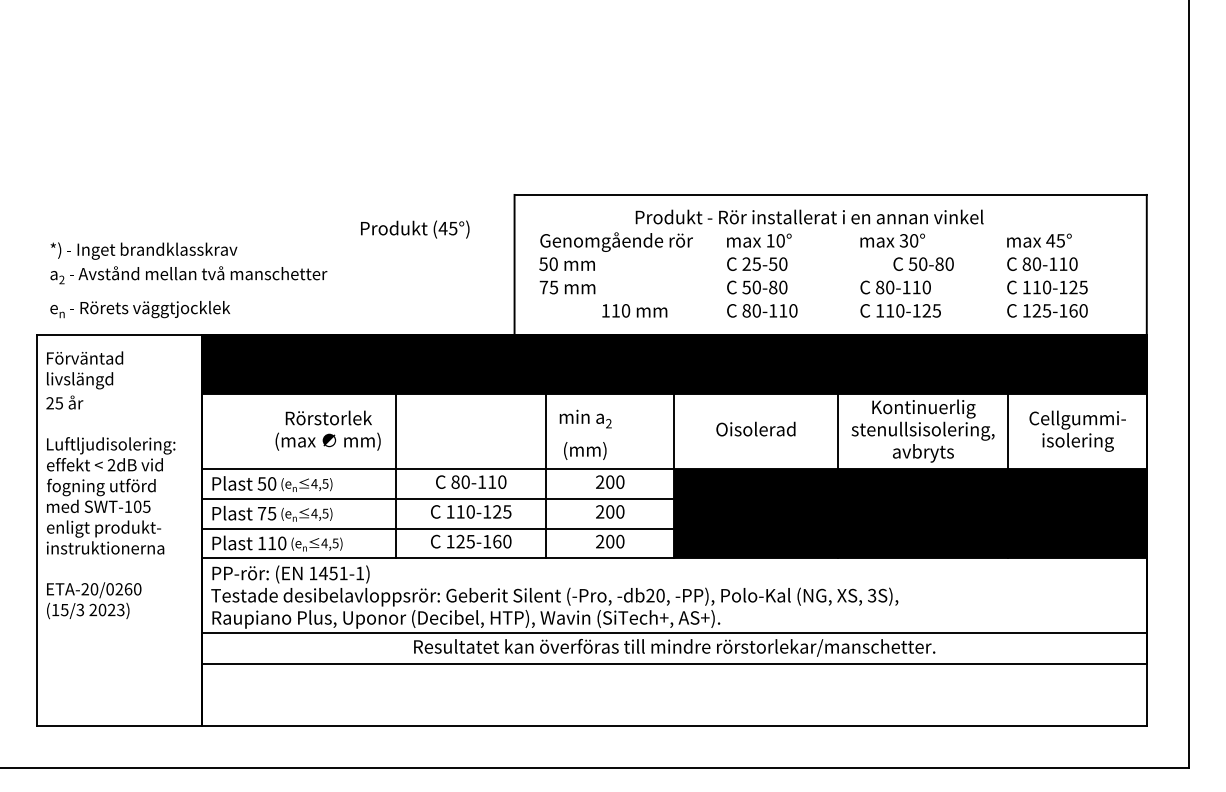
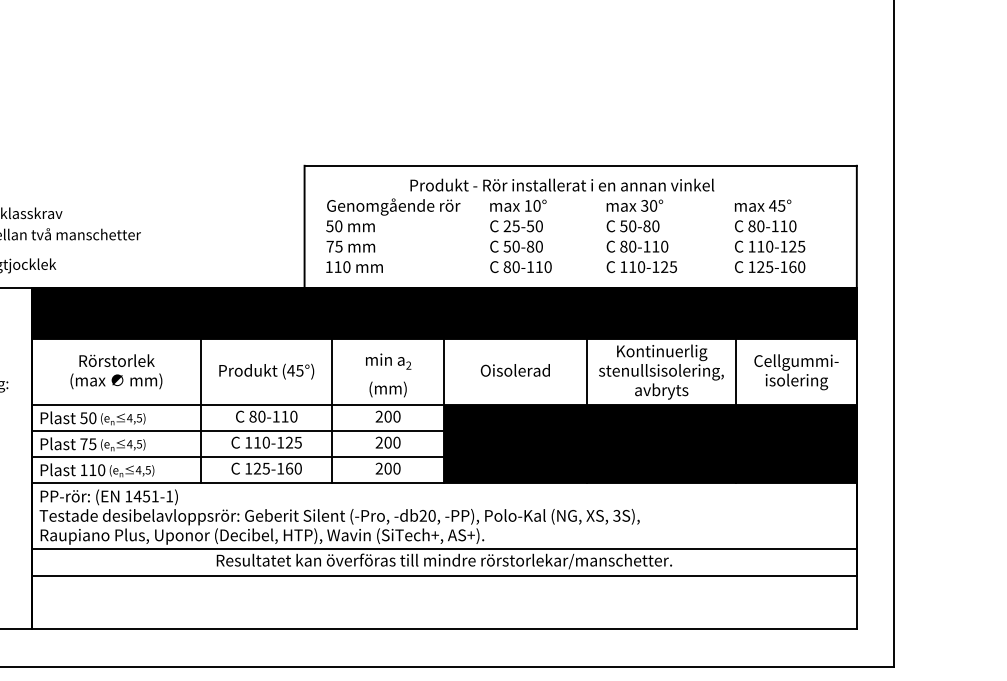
text: (415, 229) -> (266, 371), moved
text: (923, 263) -> (632, 225), moved
text: (634, 310) -> (354, 266), moved
text: (327, 430) -> (115, 371), moved
text: (585, 434) -> (388, 375), moved

